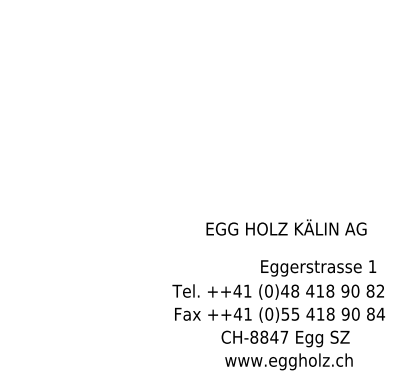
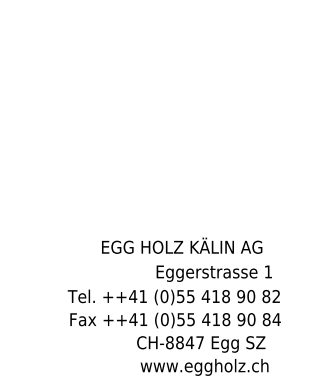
text: (286, 227) -> (182, 245), moved
text: (290, 290) -> (186, 295), (0)48 -> (0)55
text: (286, 350) -> (202, 355), moved

